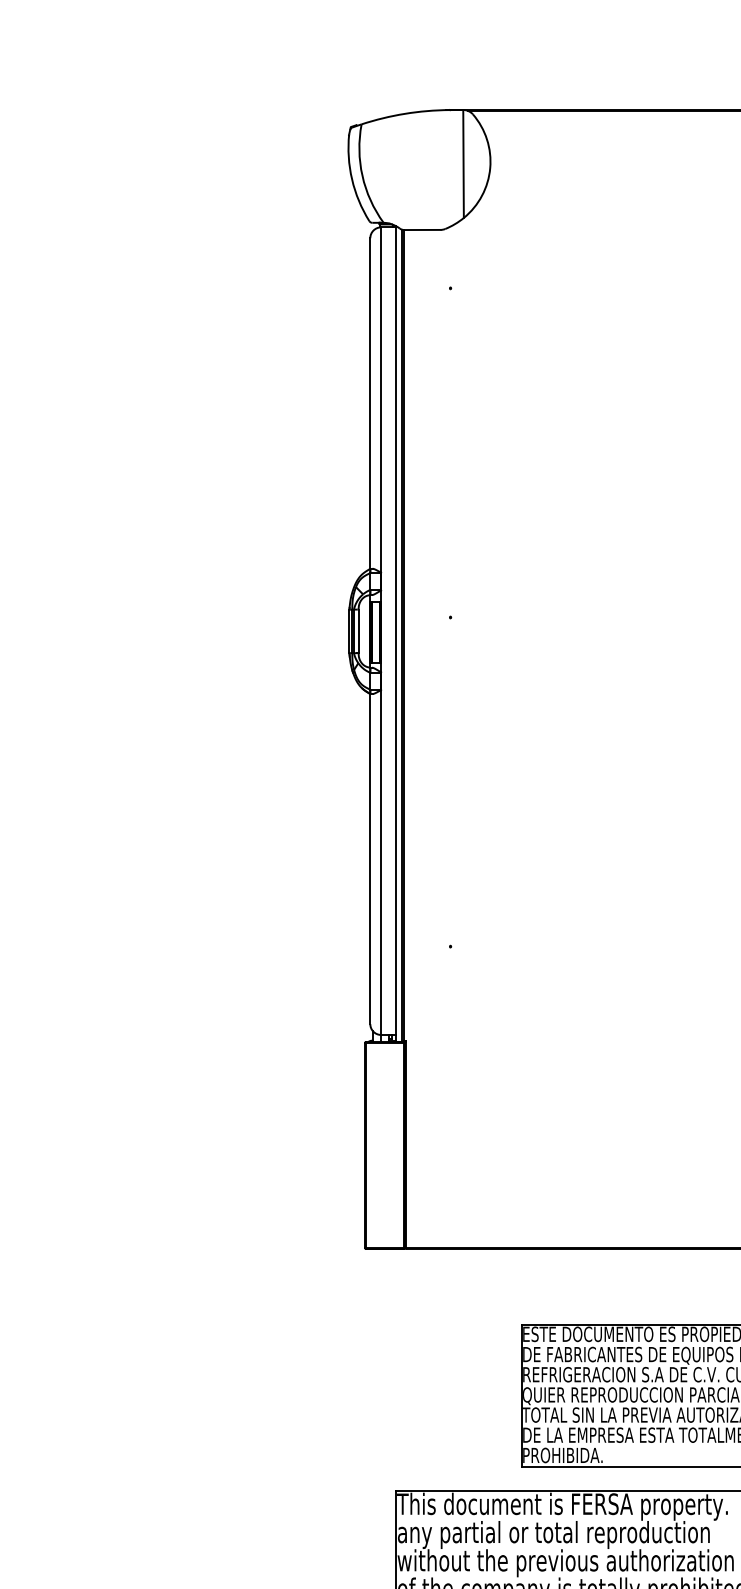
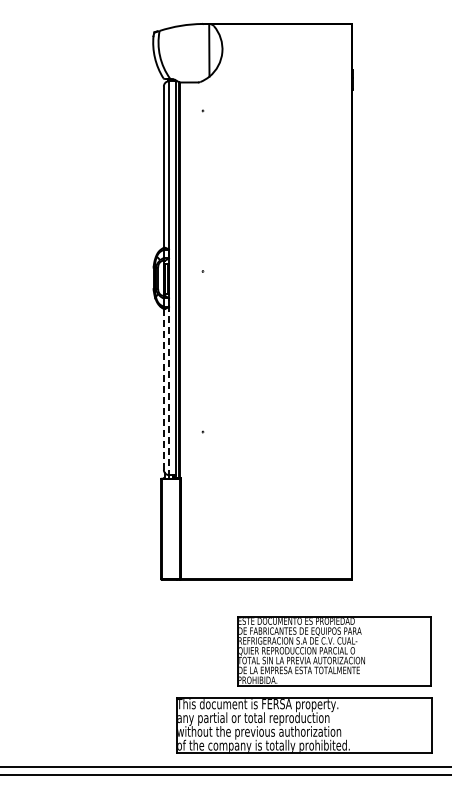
line: (381, 849) -> (169, 384), solid -> dashed
line: (369, 859) -> (163, 389), solid -> dashed

